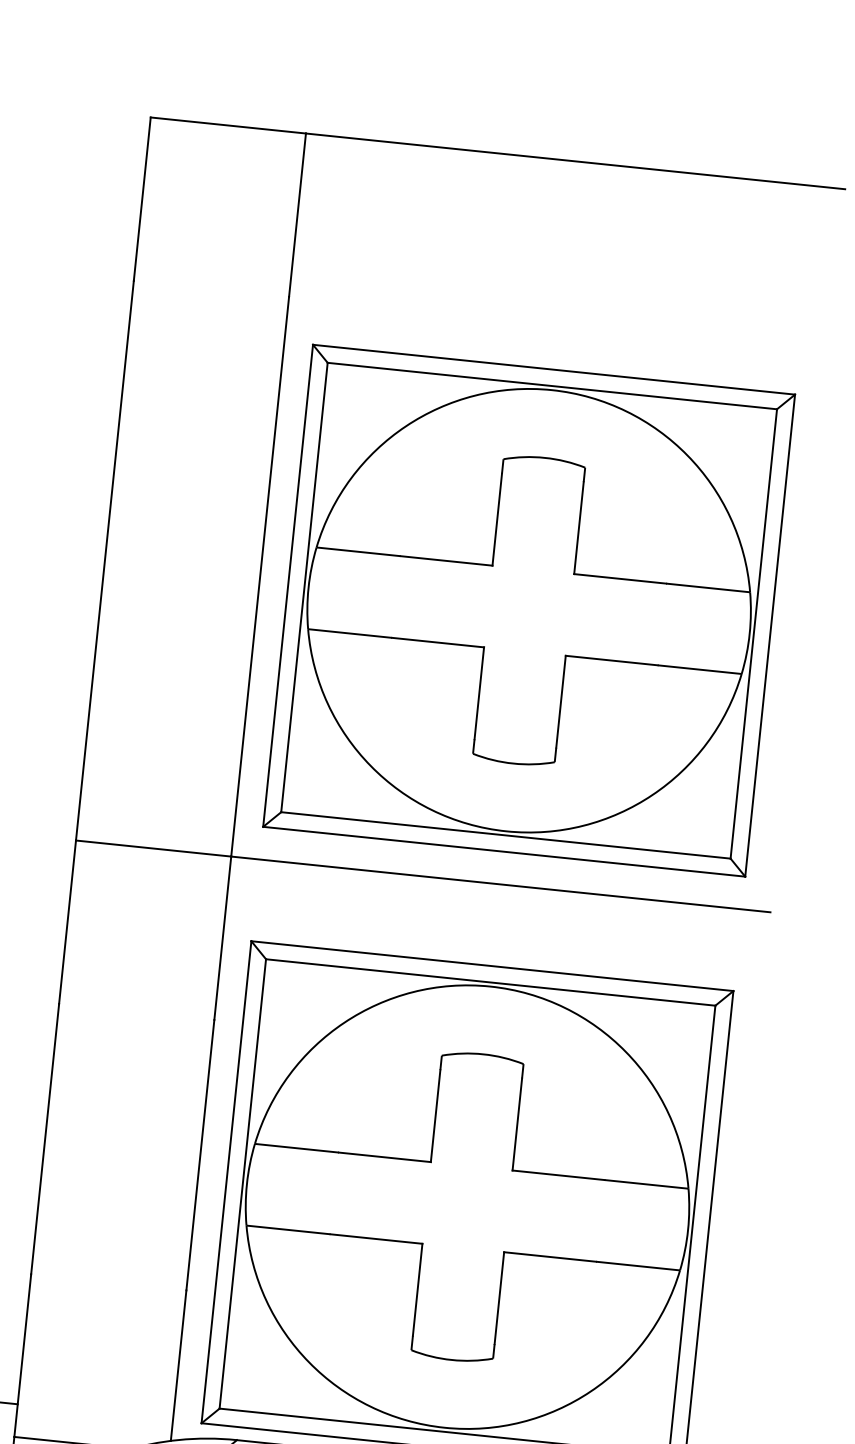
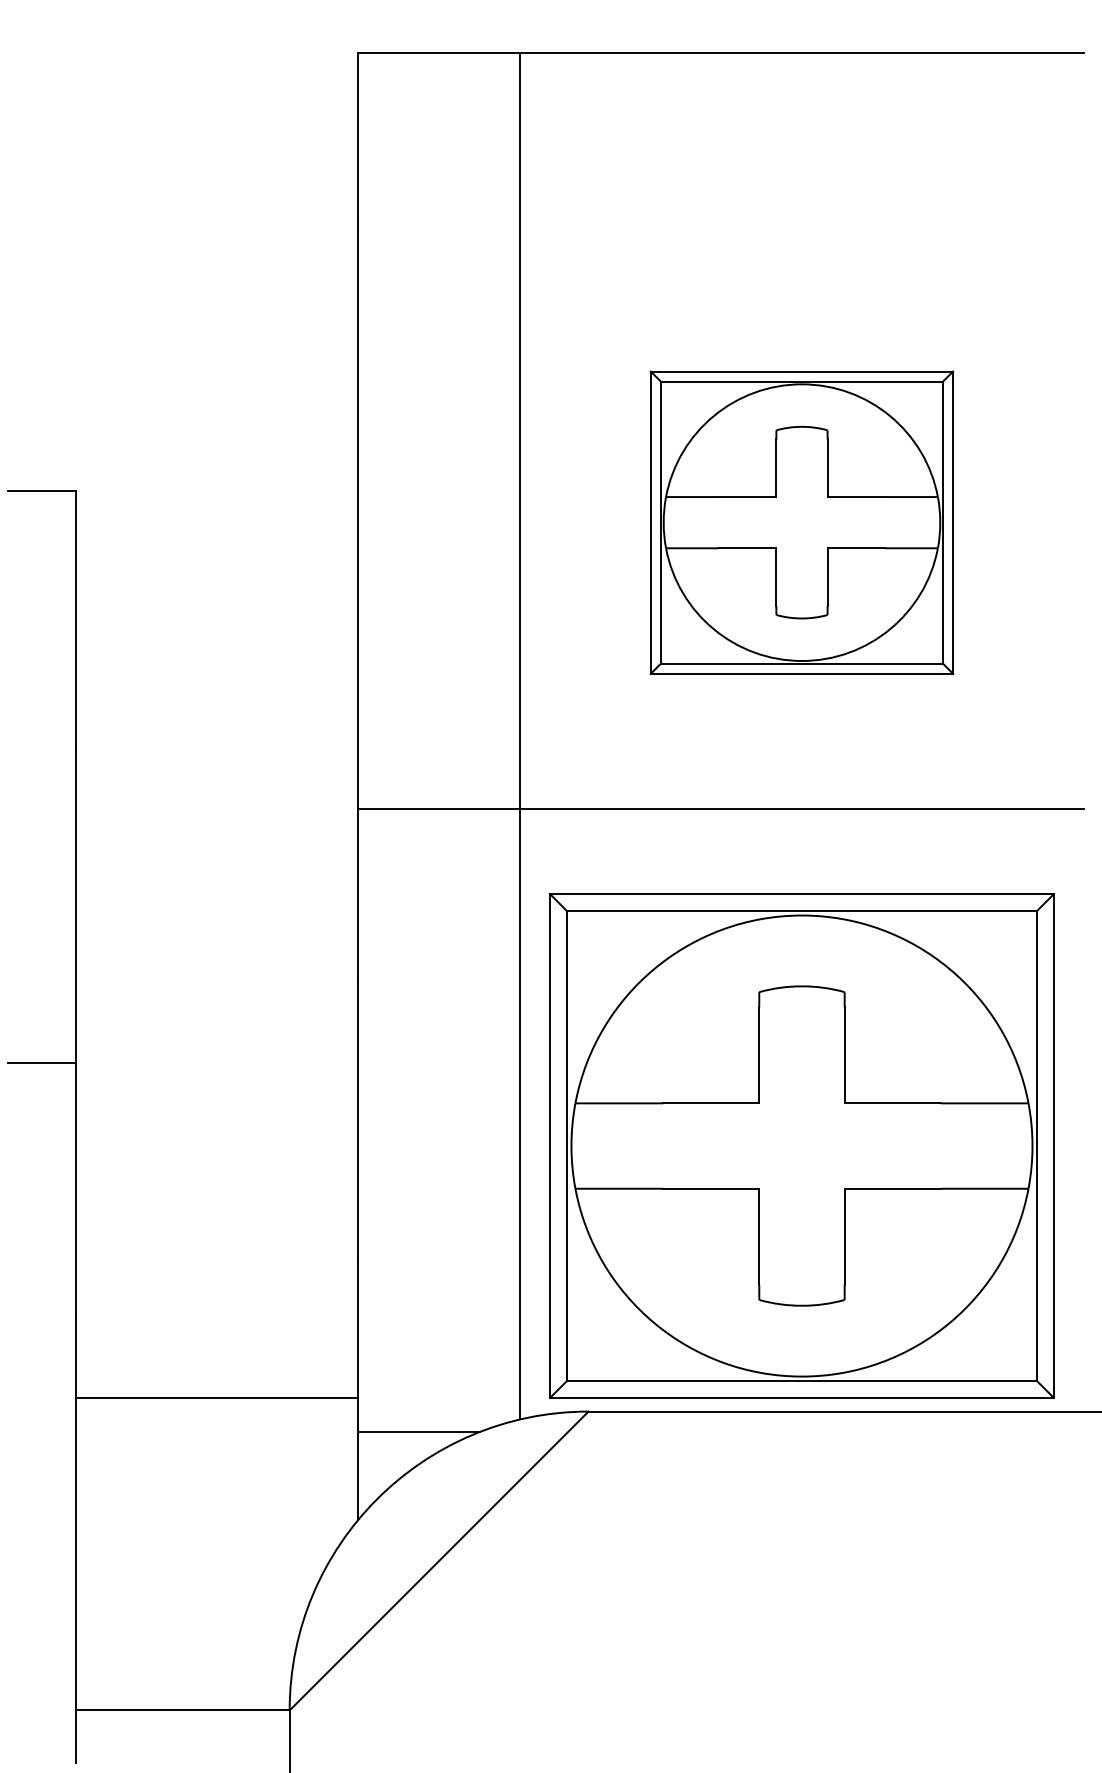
part: (528, 610) -> (801, 522), size x0.6

